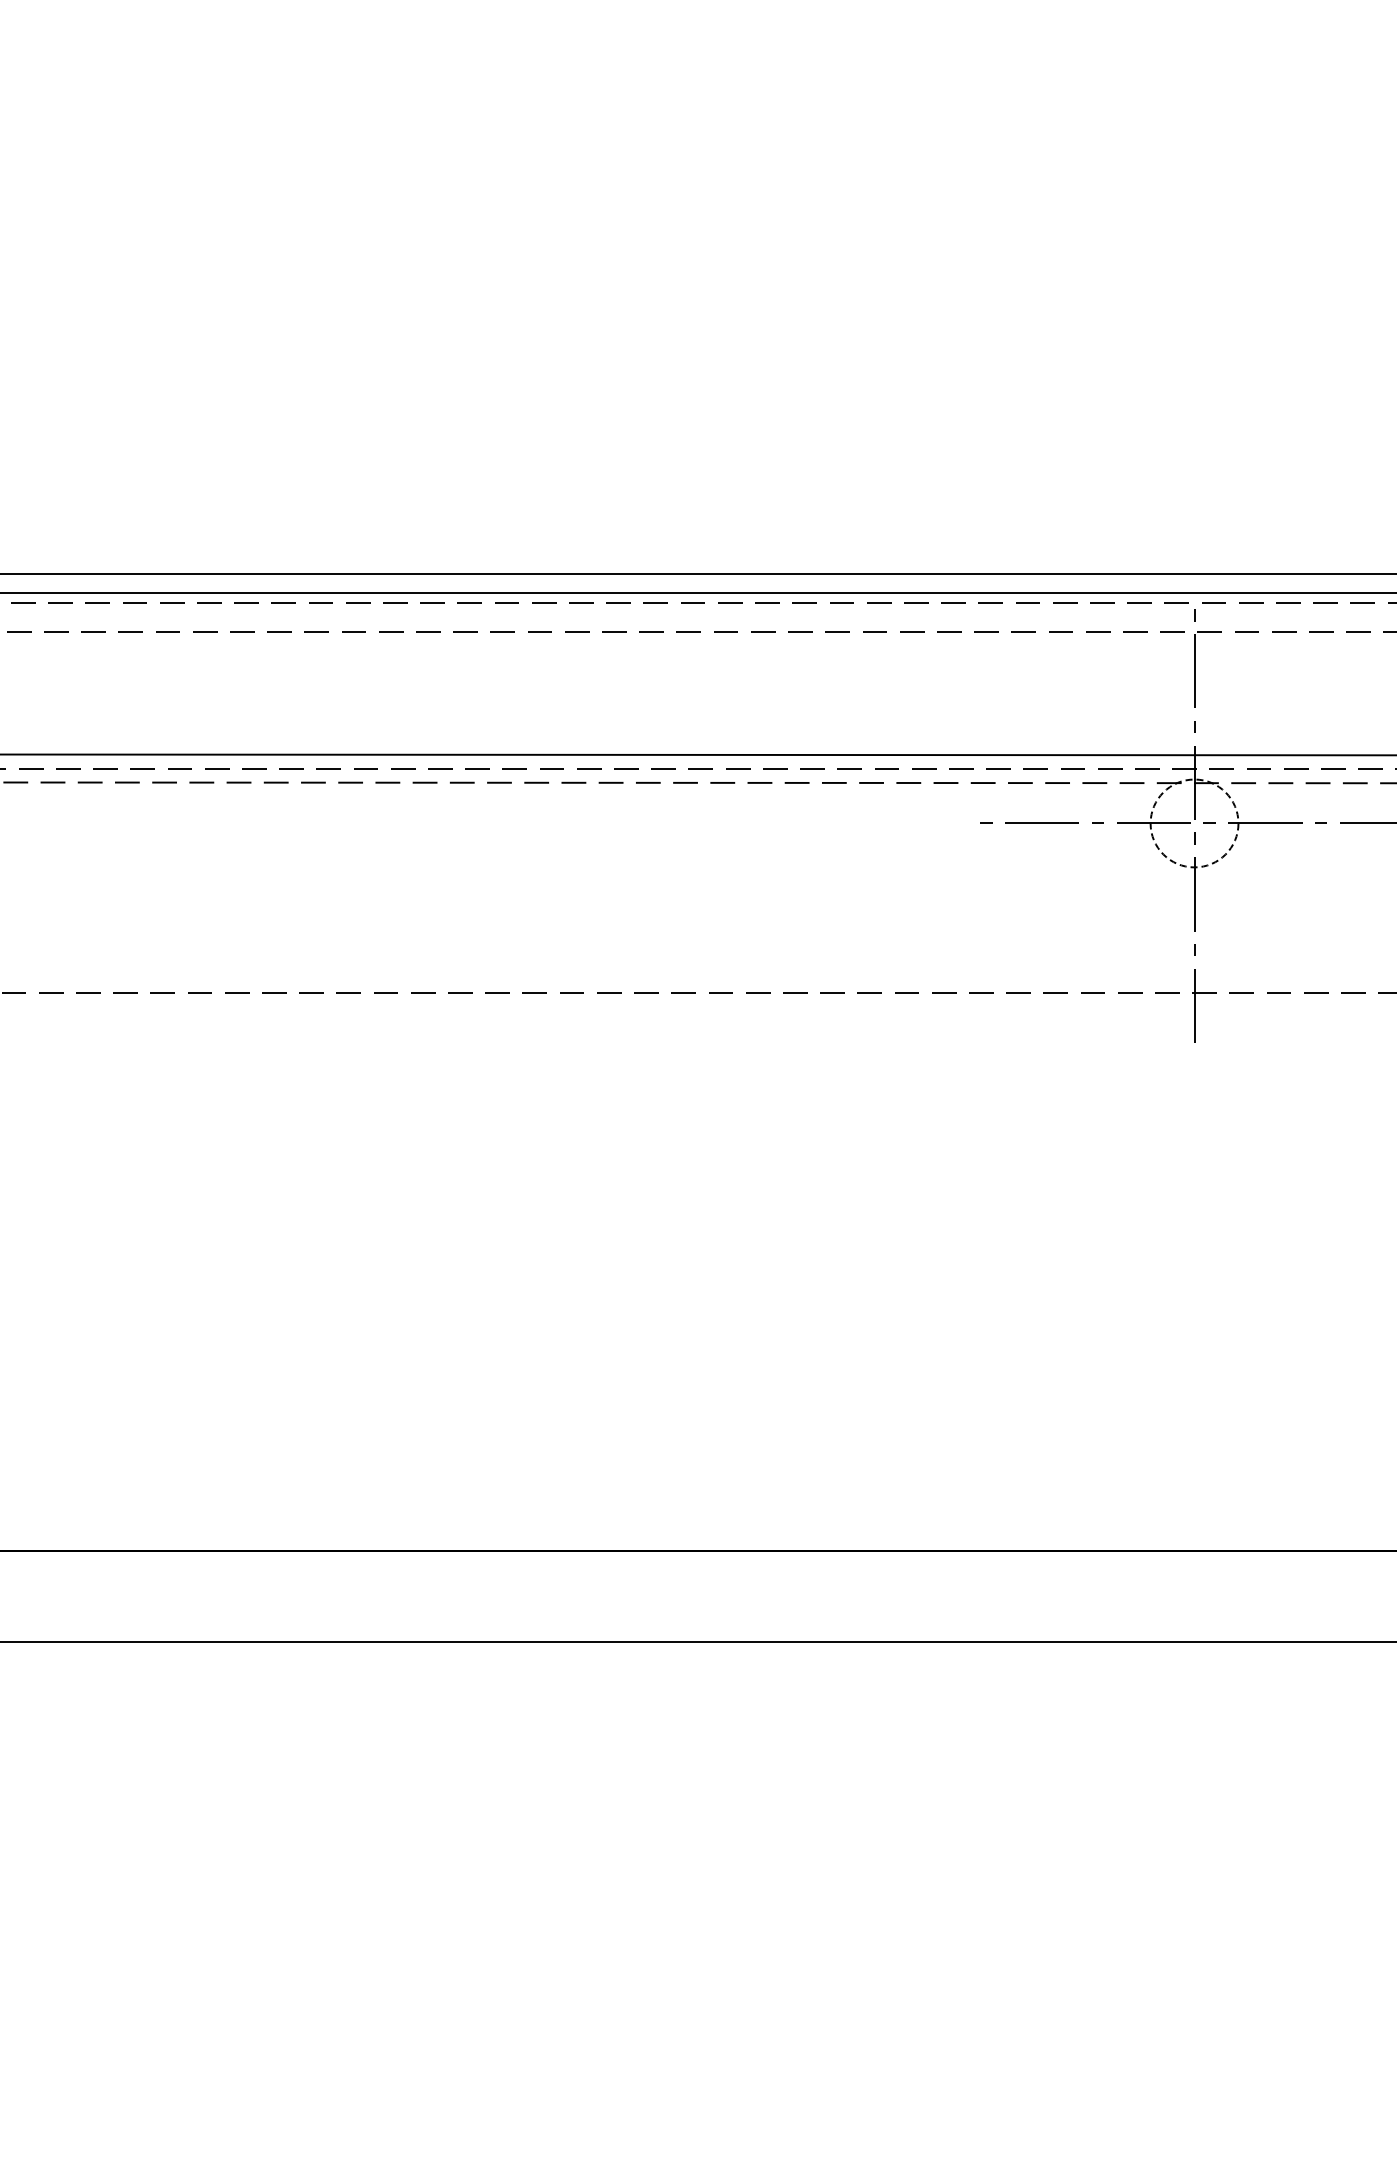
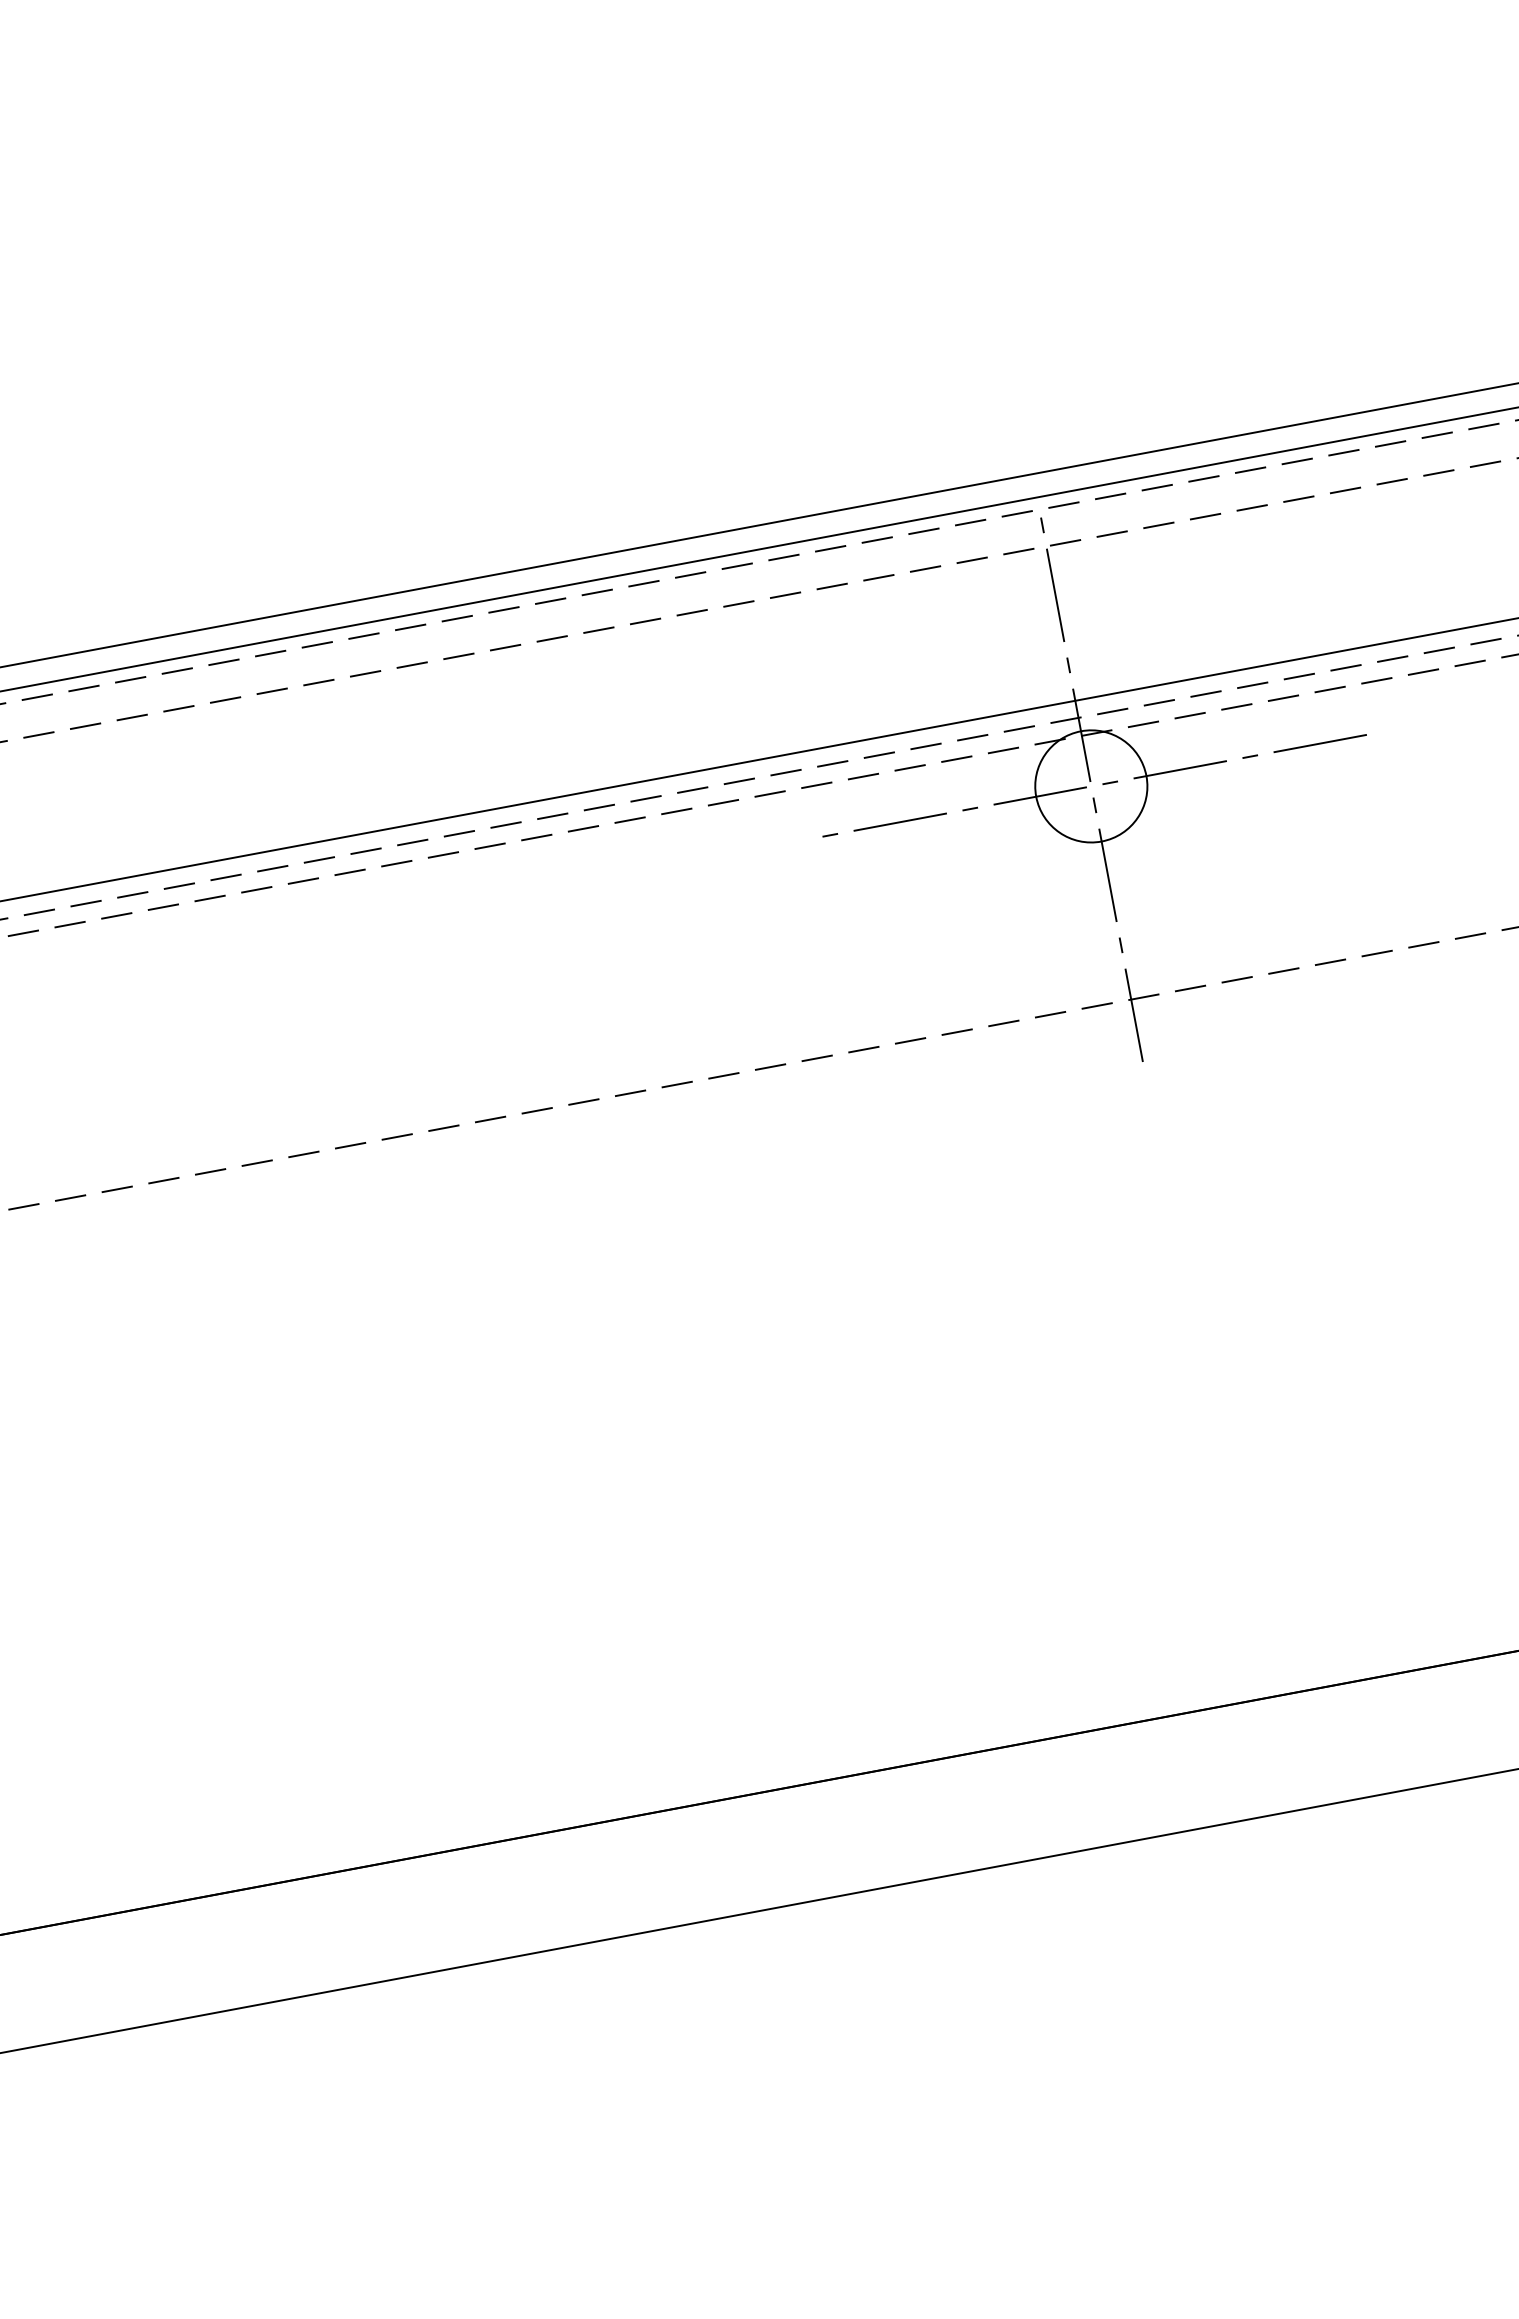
circle: (1194, 823) -> (1091, 786), dashed -> solid

